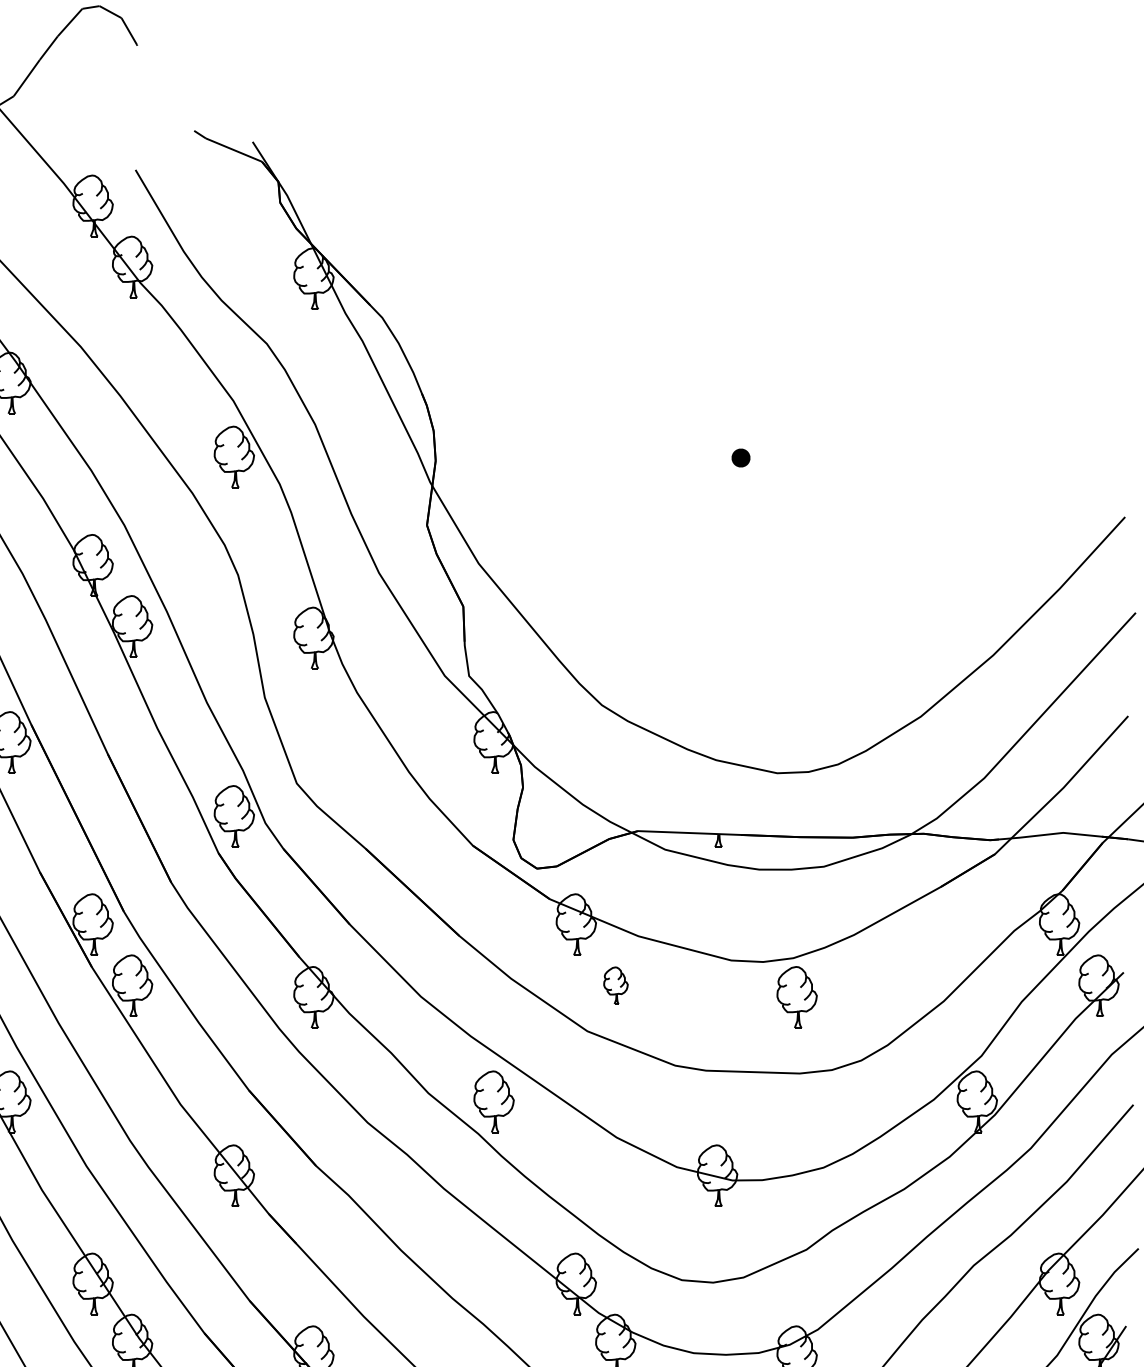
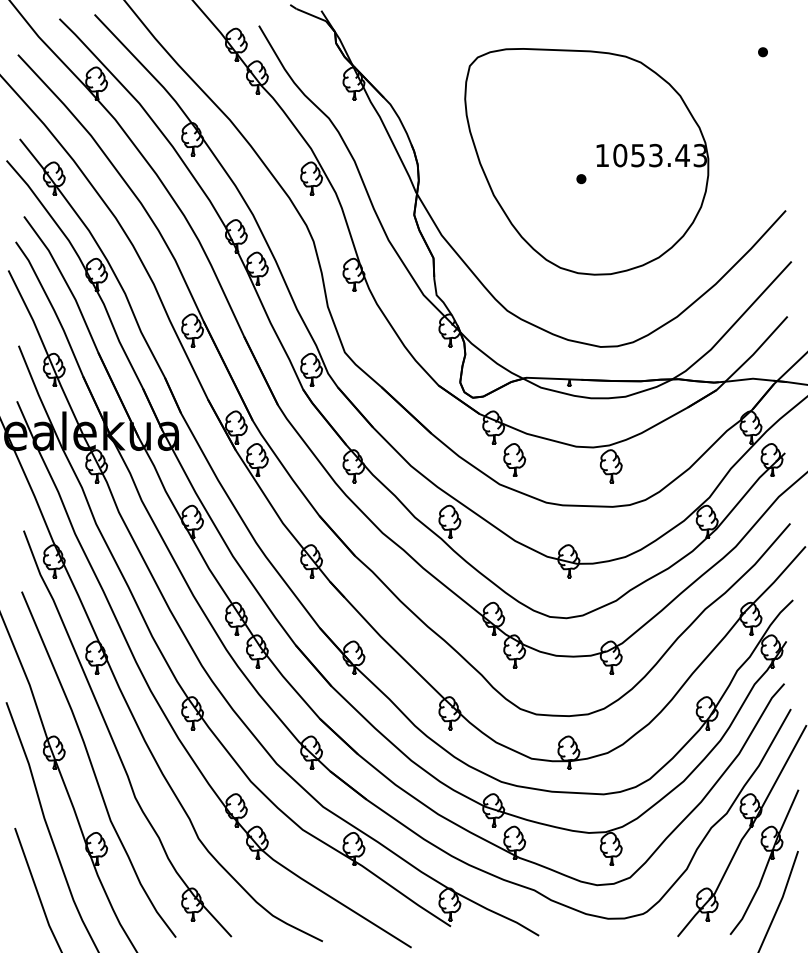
part: (1081, 220) -> (762, 52), added
part: (750, 424) -> (586, 161), added
part: (615, 984) -> (514, 459), size x1.67

